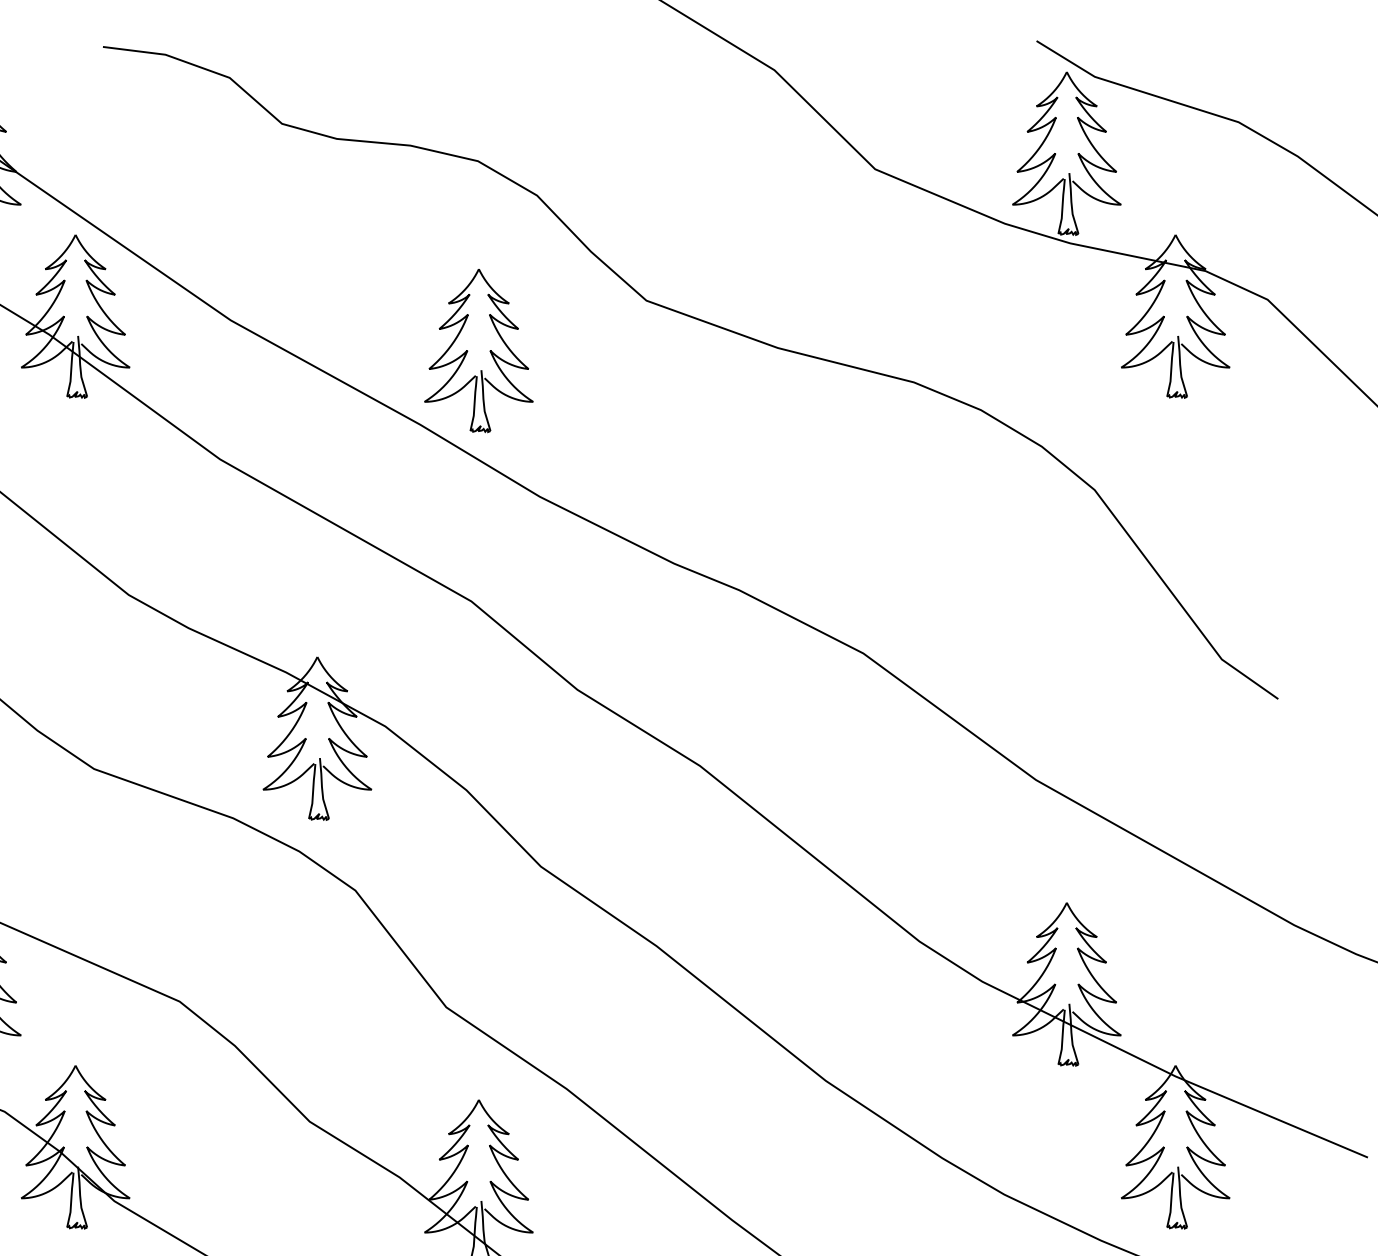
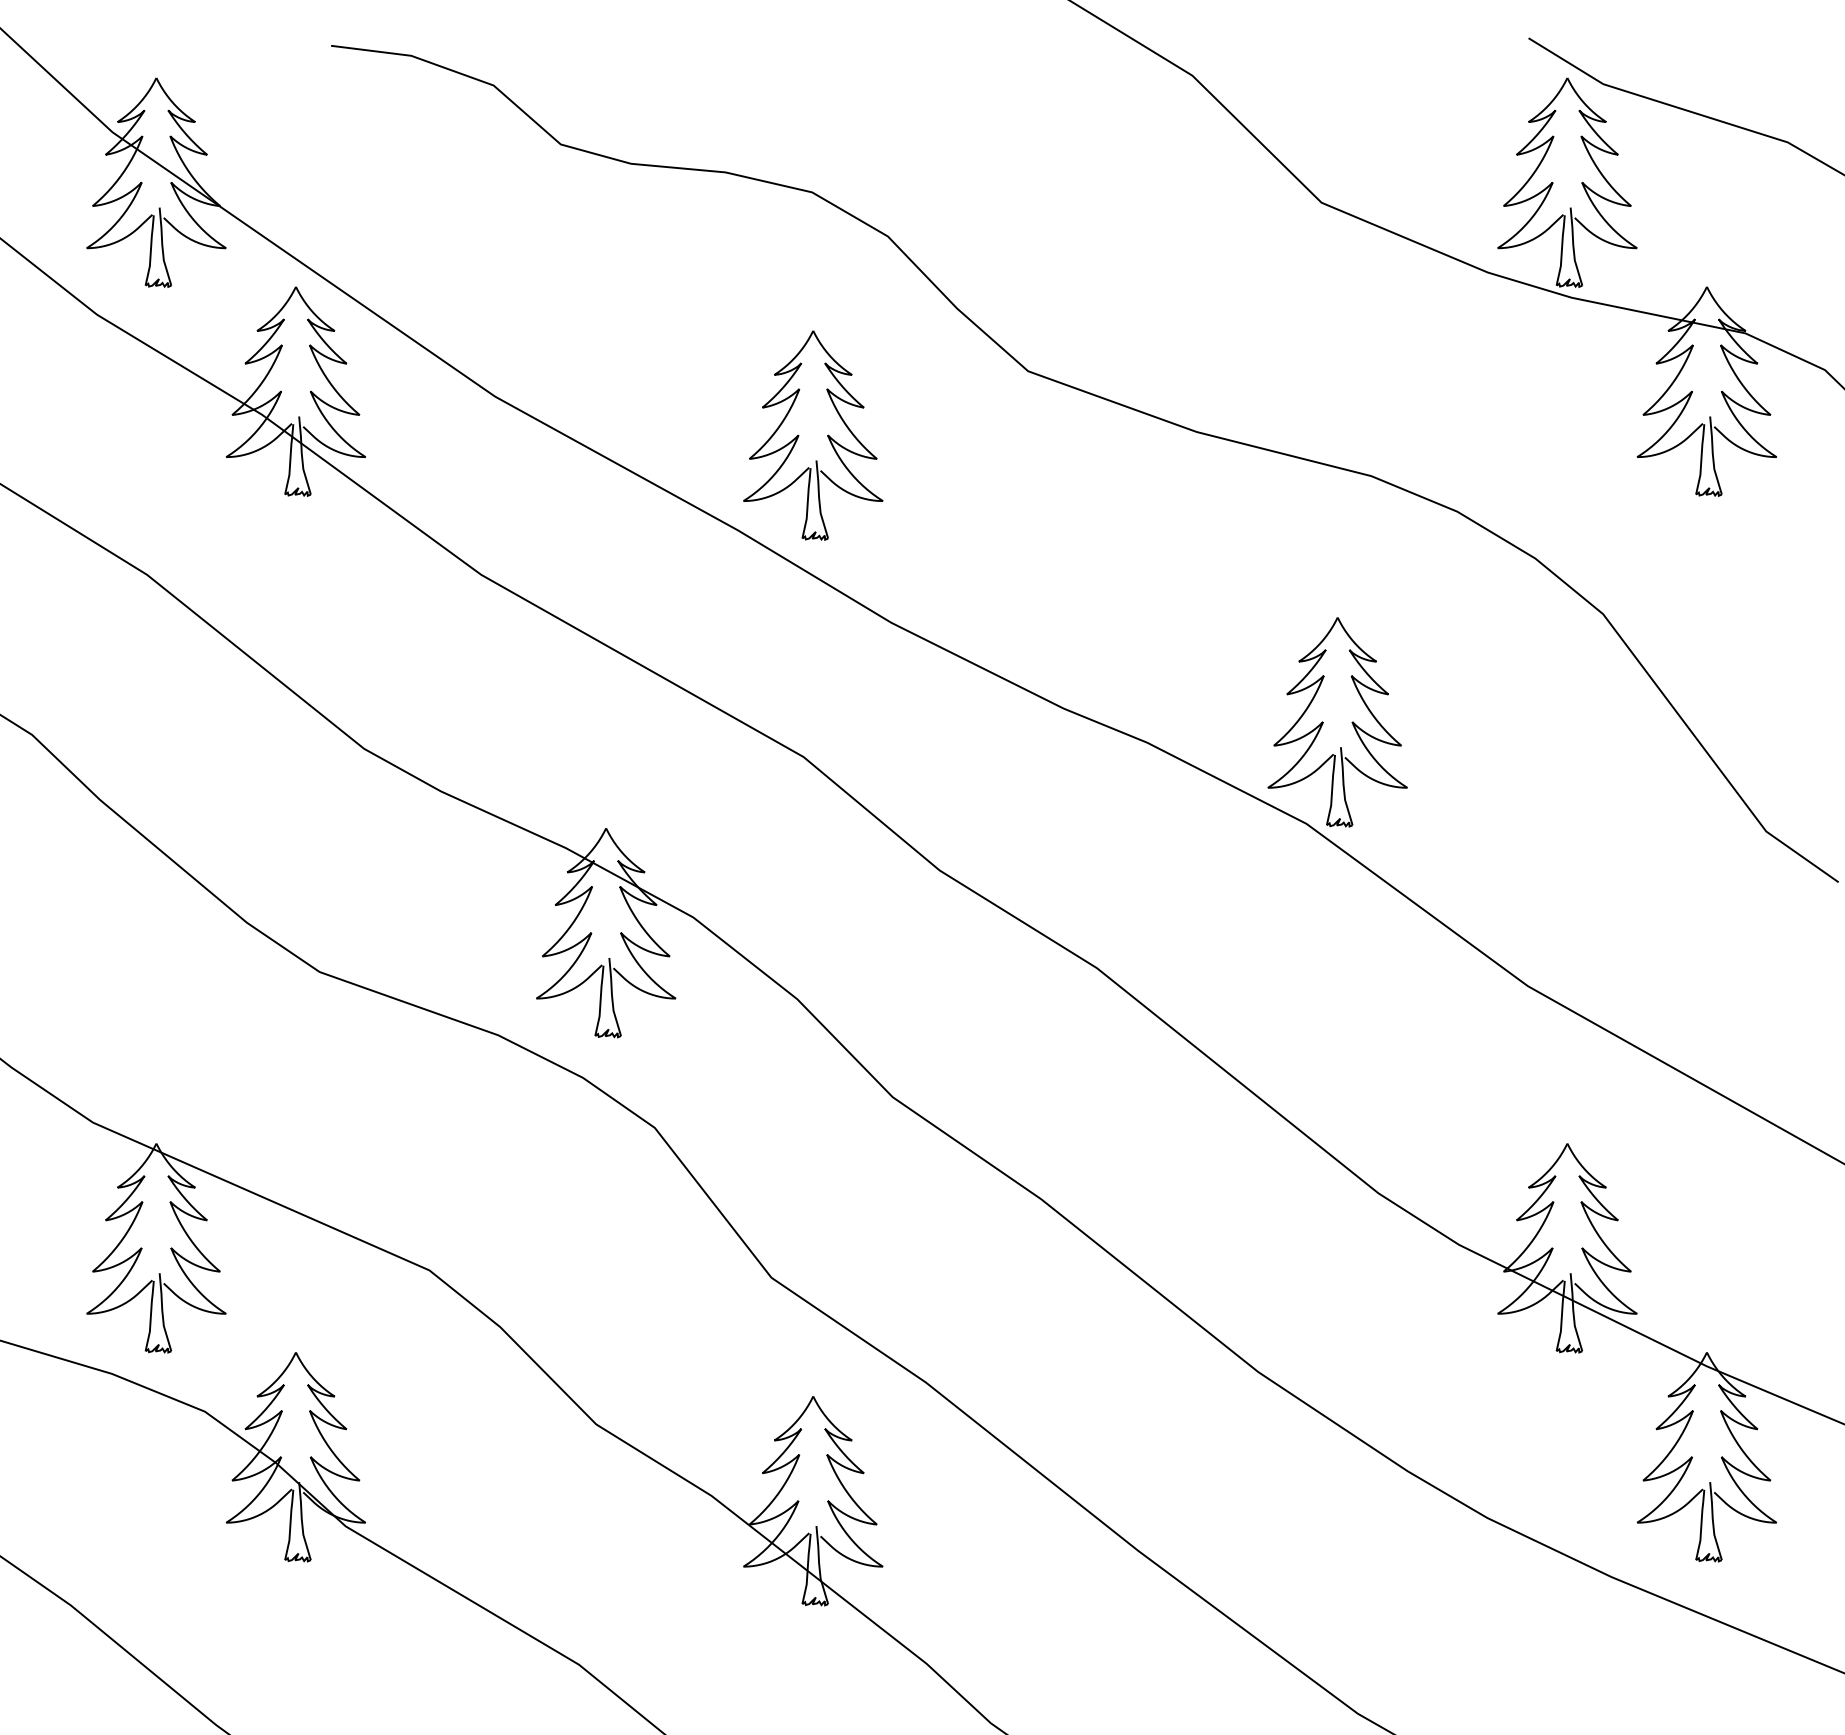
part: (876, 574) -> (1323, 722), added

